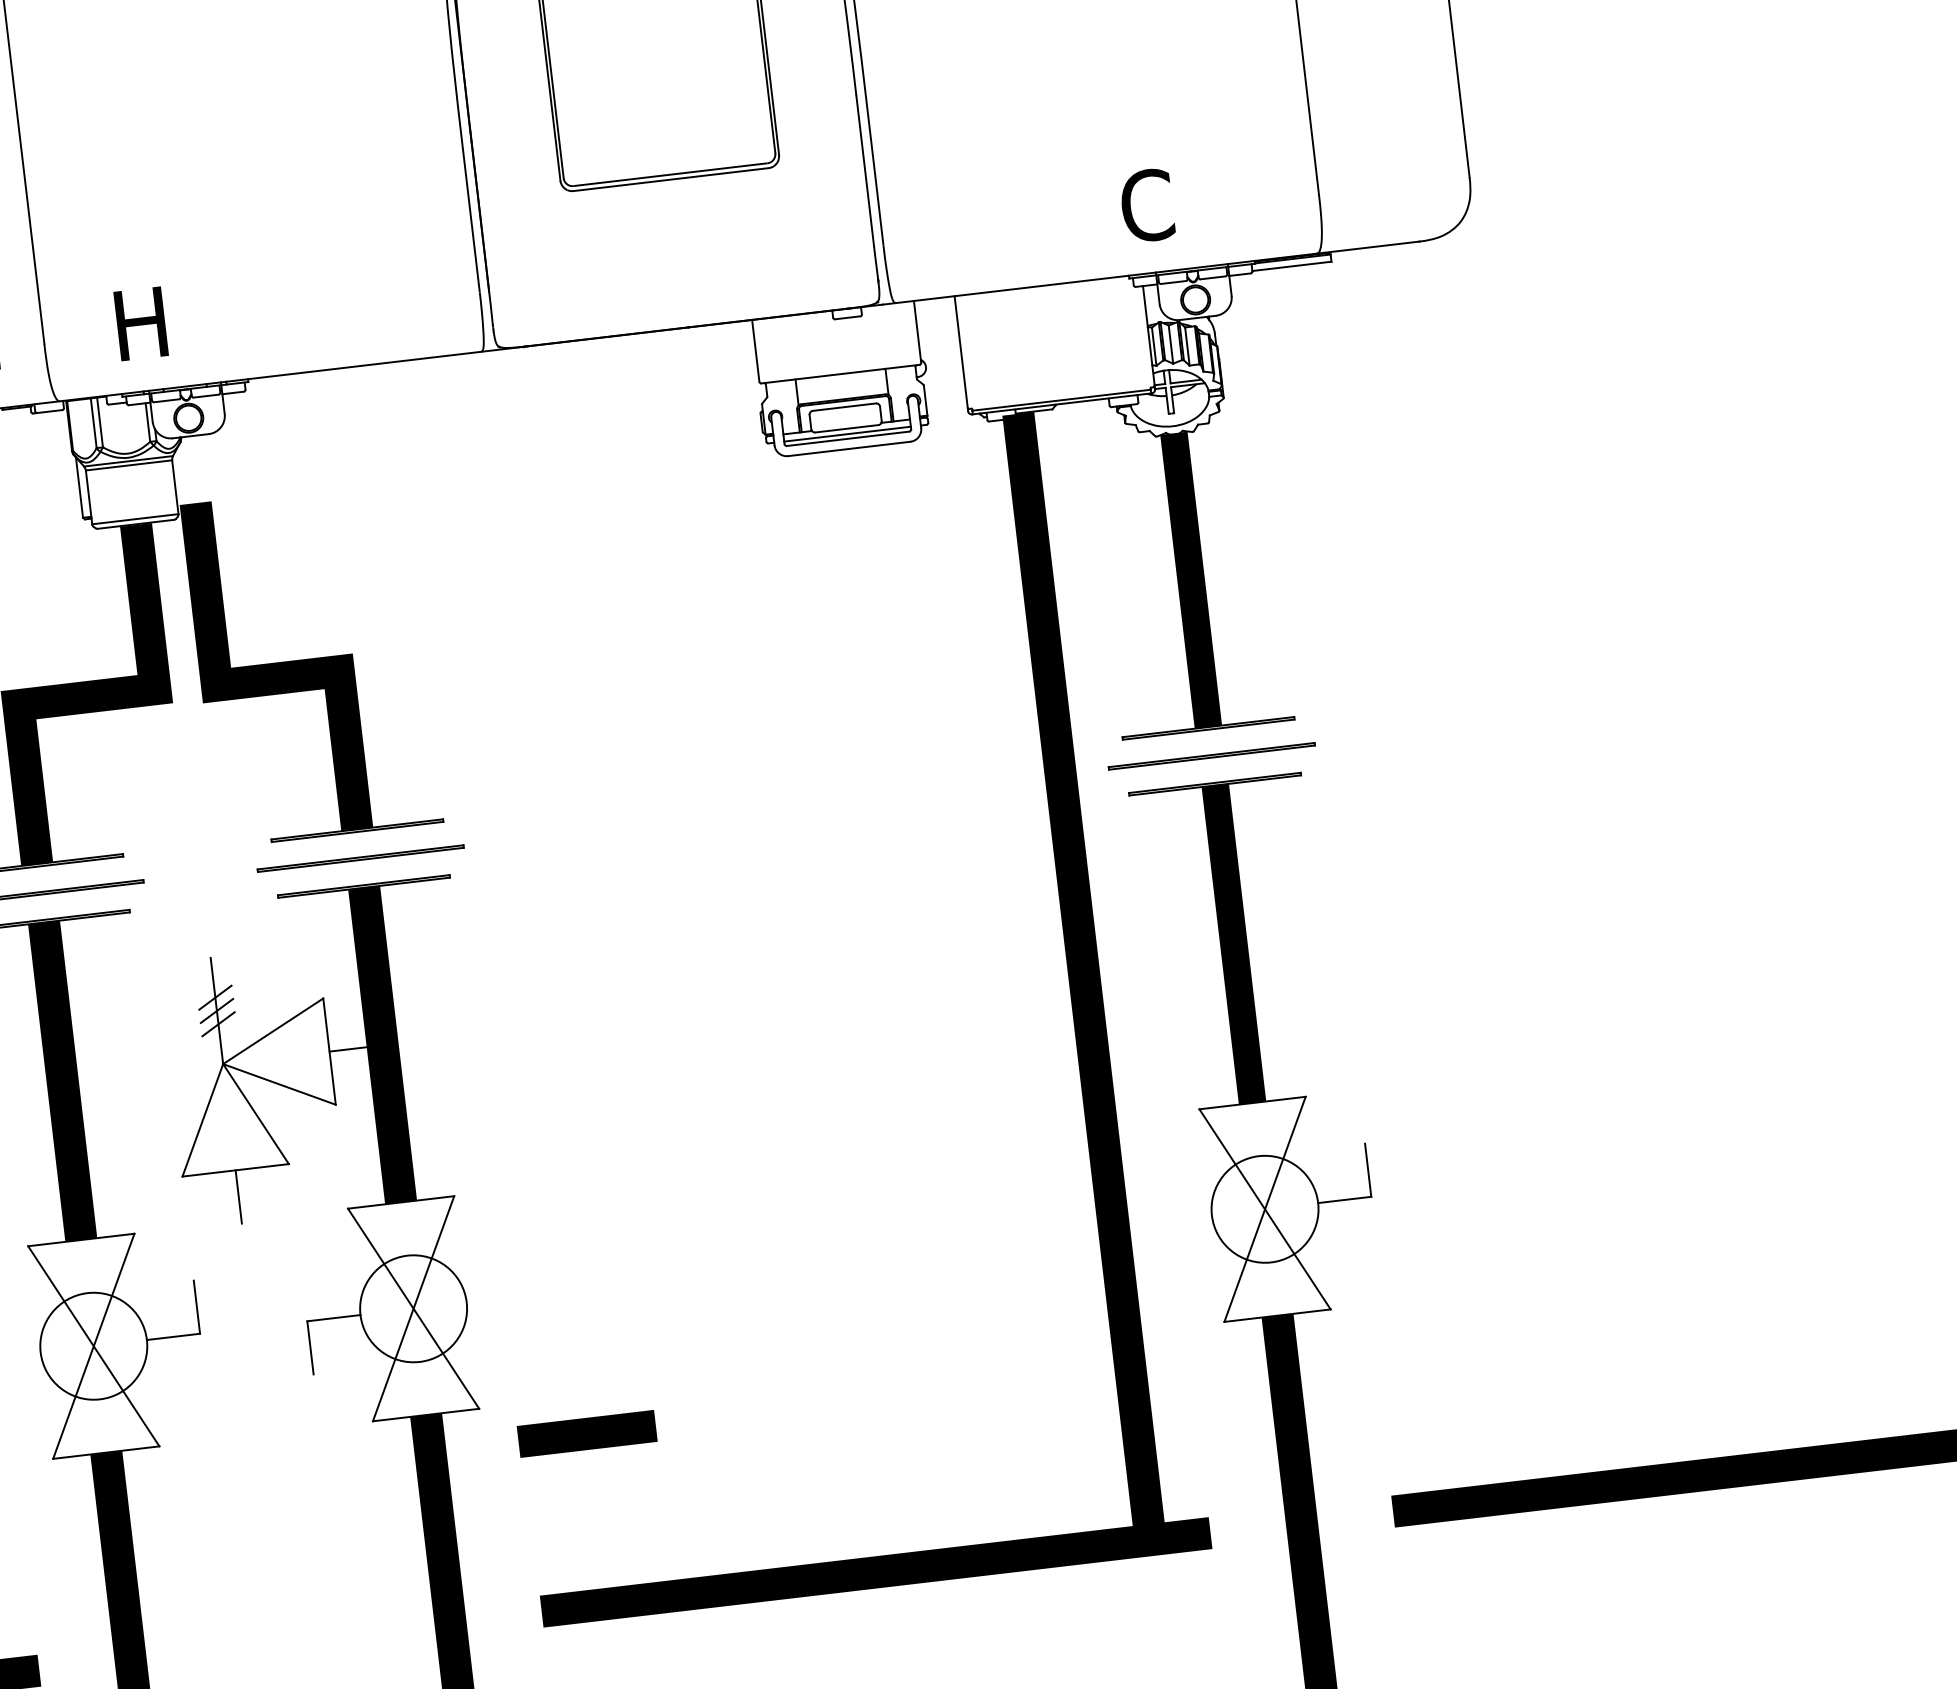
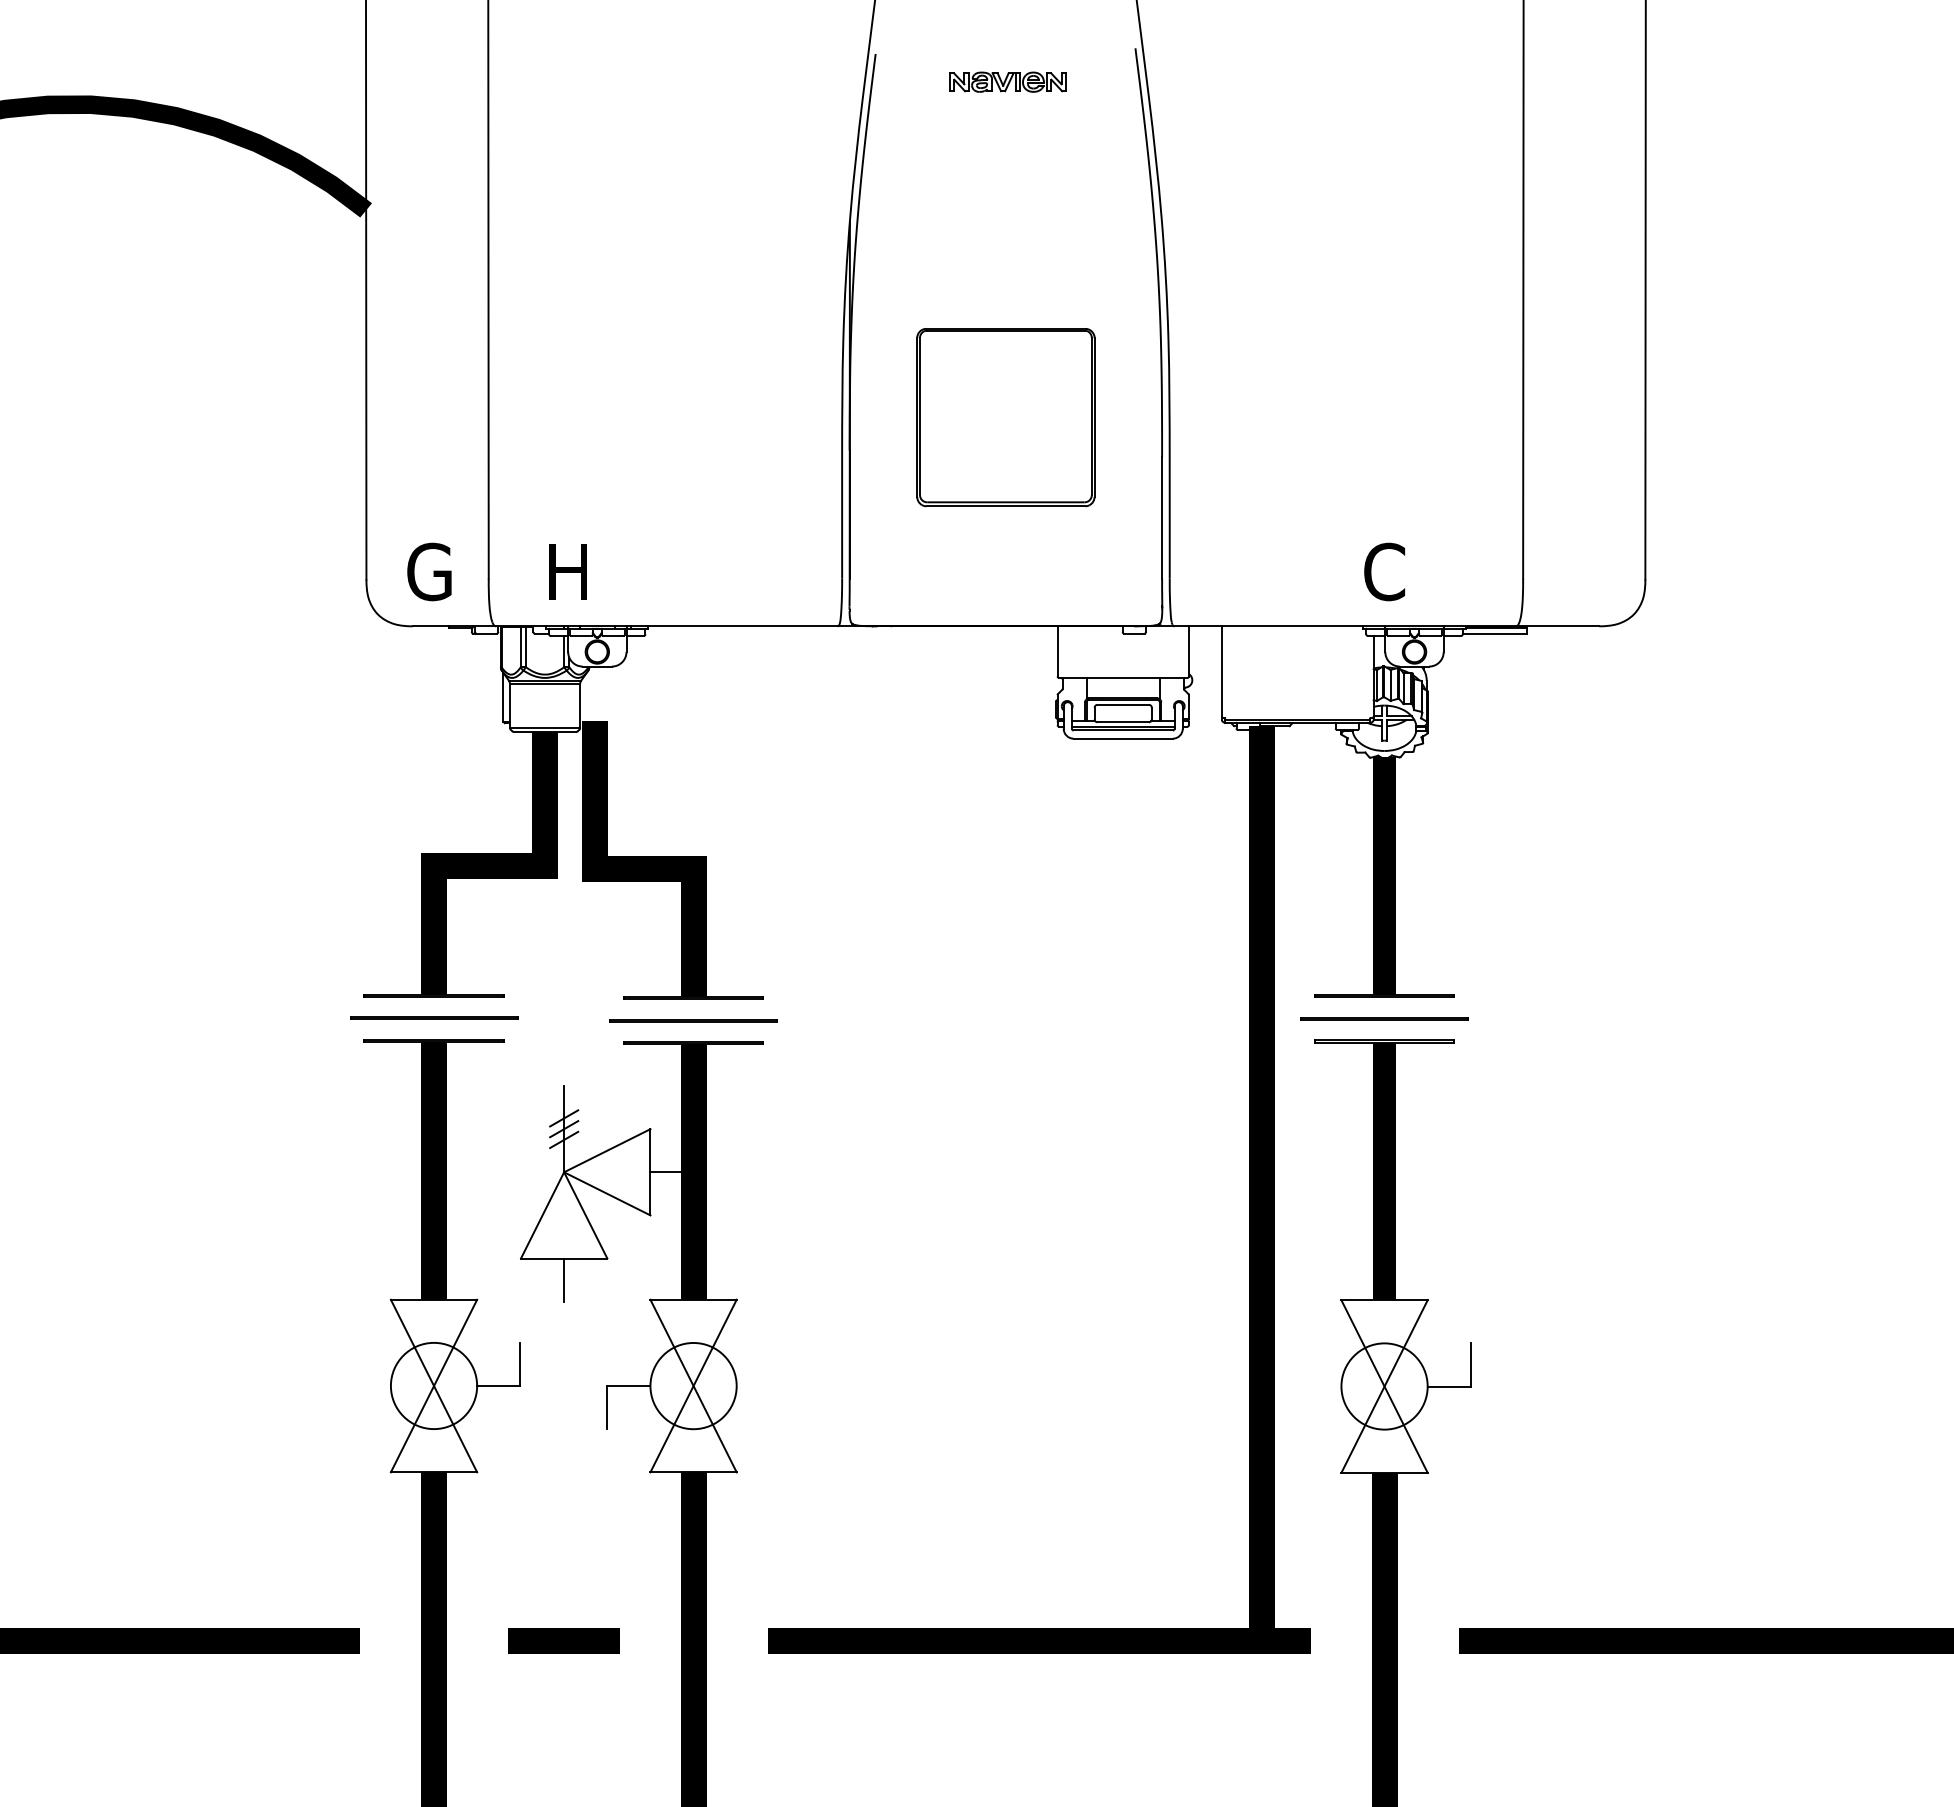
line: (586, 1433) -> (563, 1640), moved

